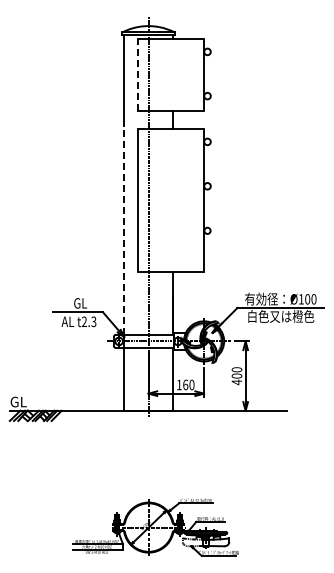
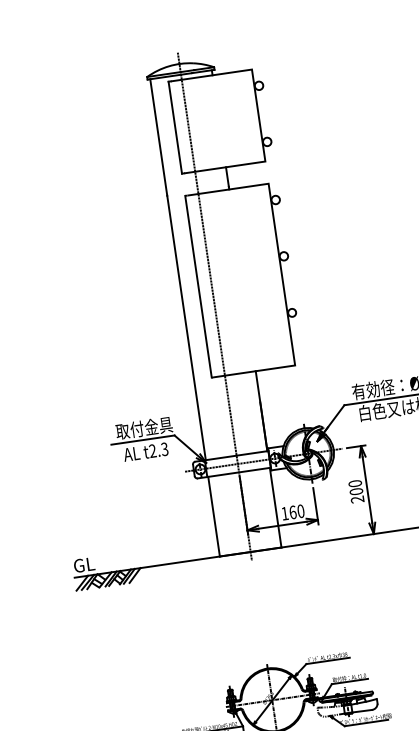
line: (138, 74) -> (175, 127), dashed -> solid
line: (124, 230) -> (186, 327), dashed -> solid
text: (80, 302) -> (144, 427), GL -> 取付金具
text: (236, 382) -> (357, 499), 400 -> 200

